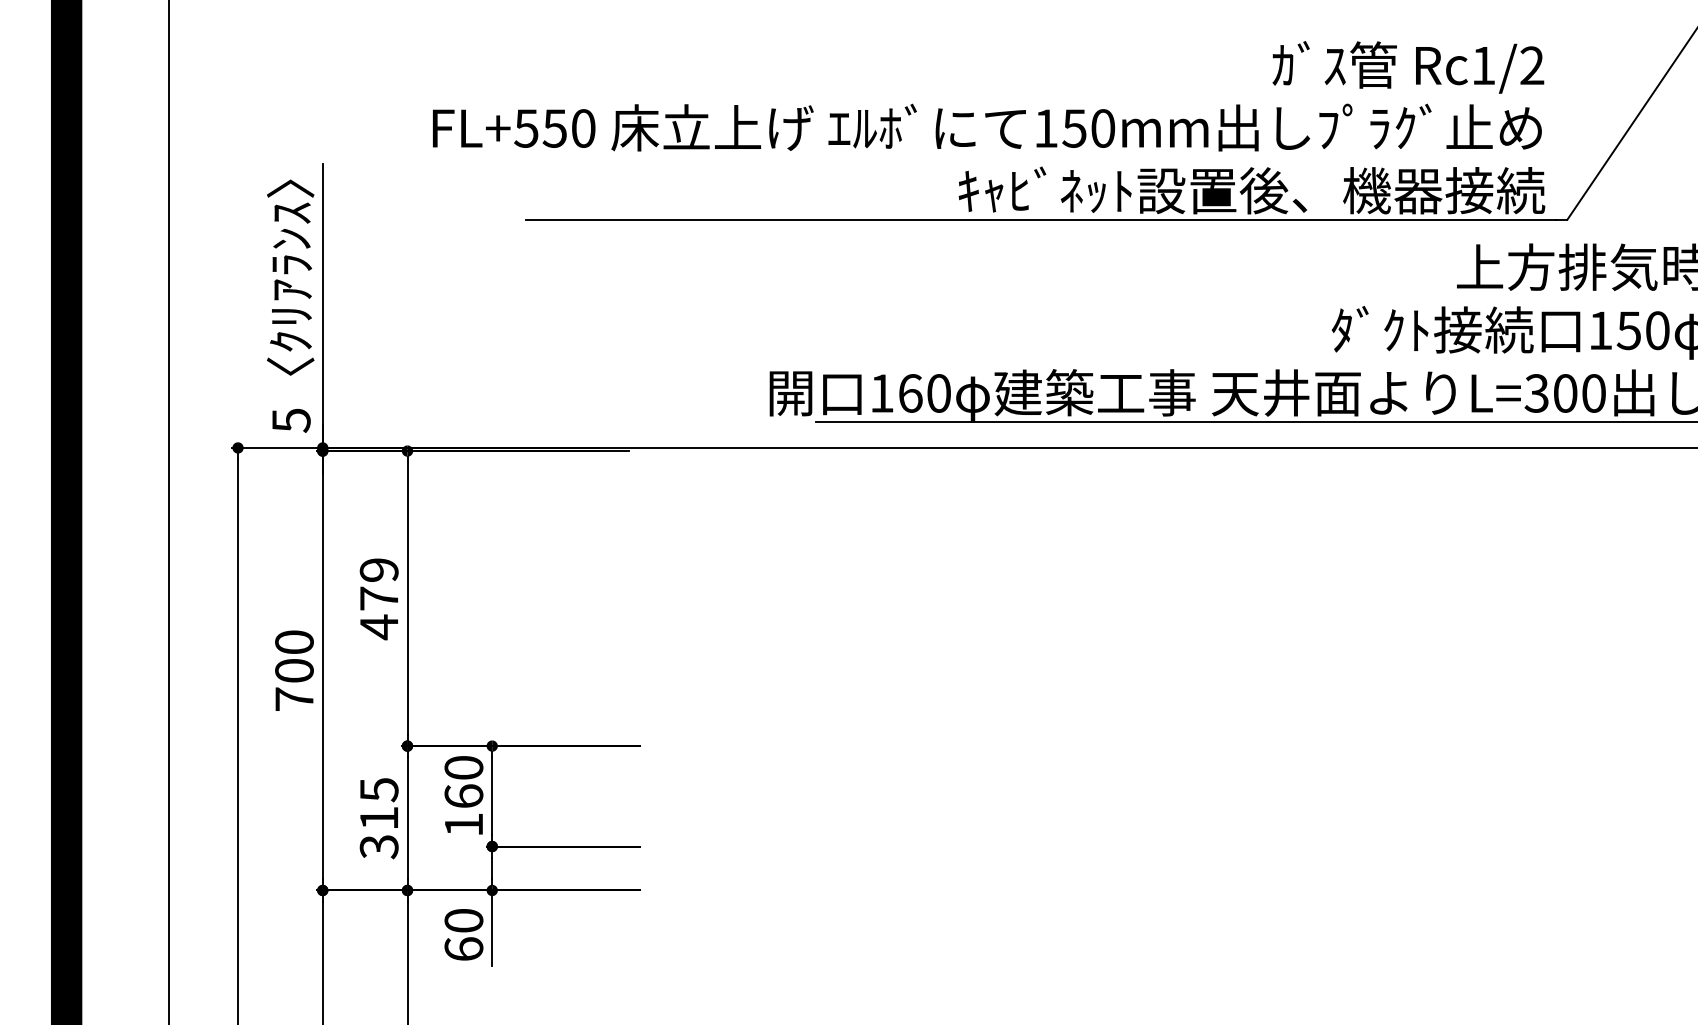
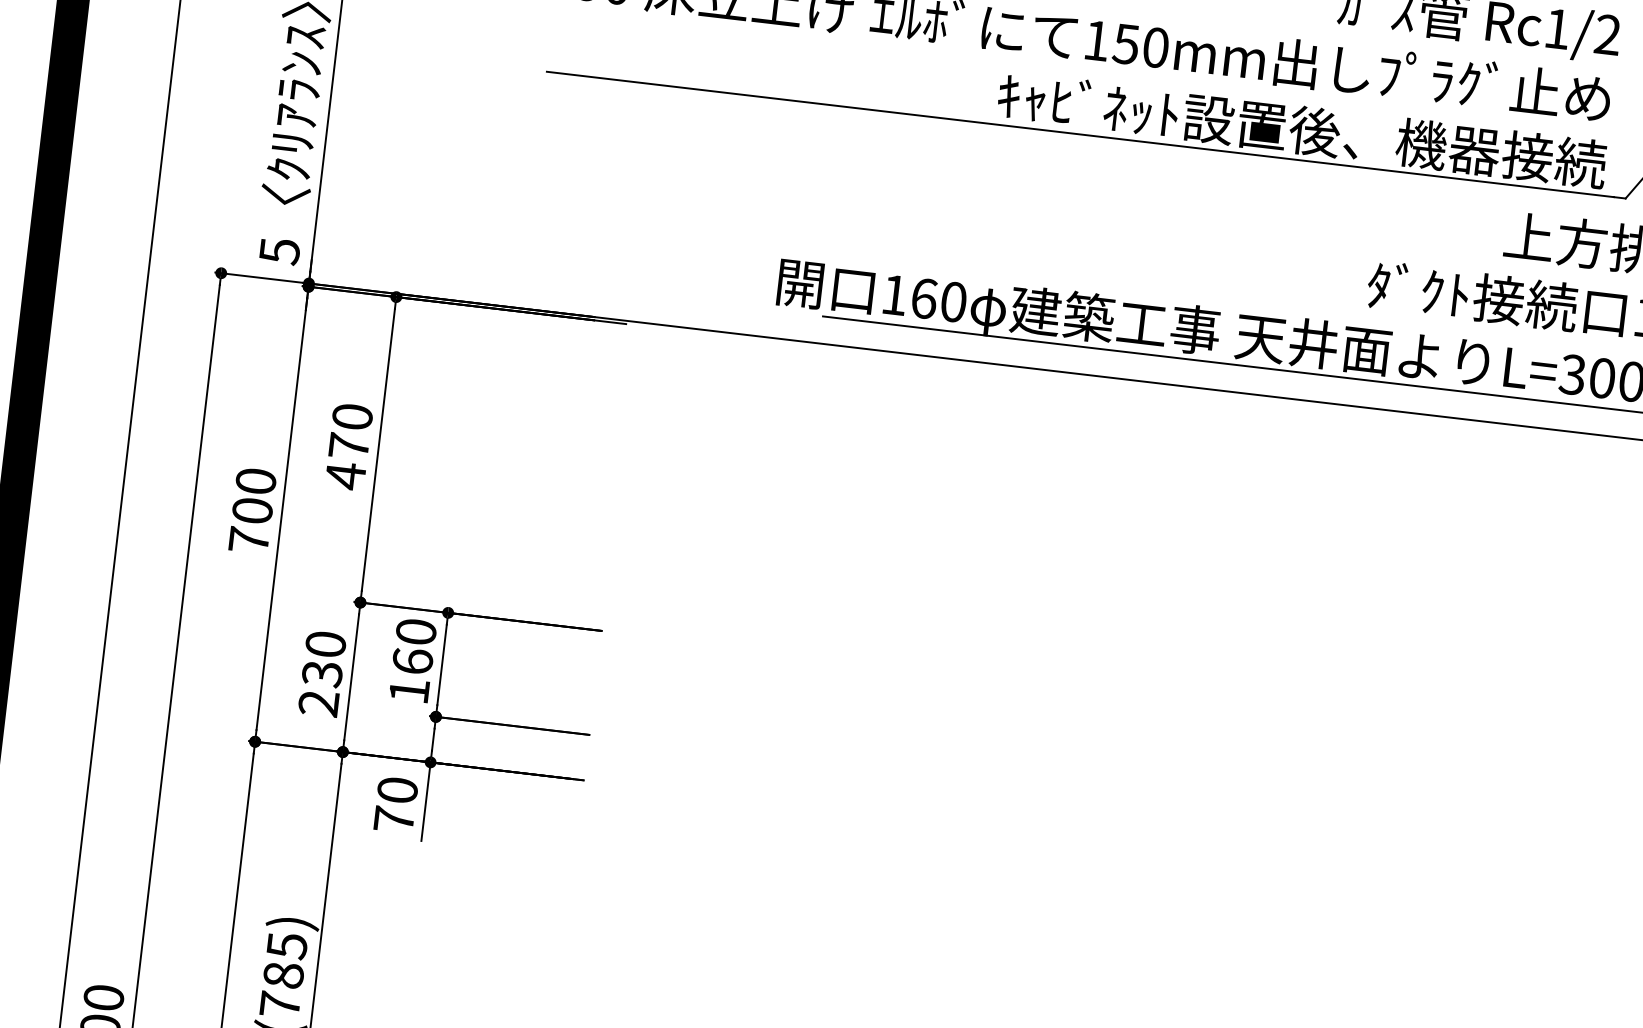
text: (378, 569) -> (351, 416), 479 -> 470
text: (378, 818) -> (321, 674), 315 -> 230
text: (463, 948) -> (393, 818), 60 -> 70

